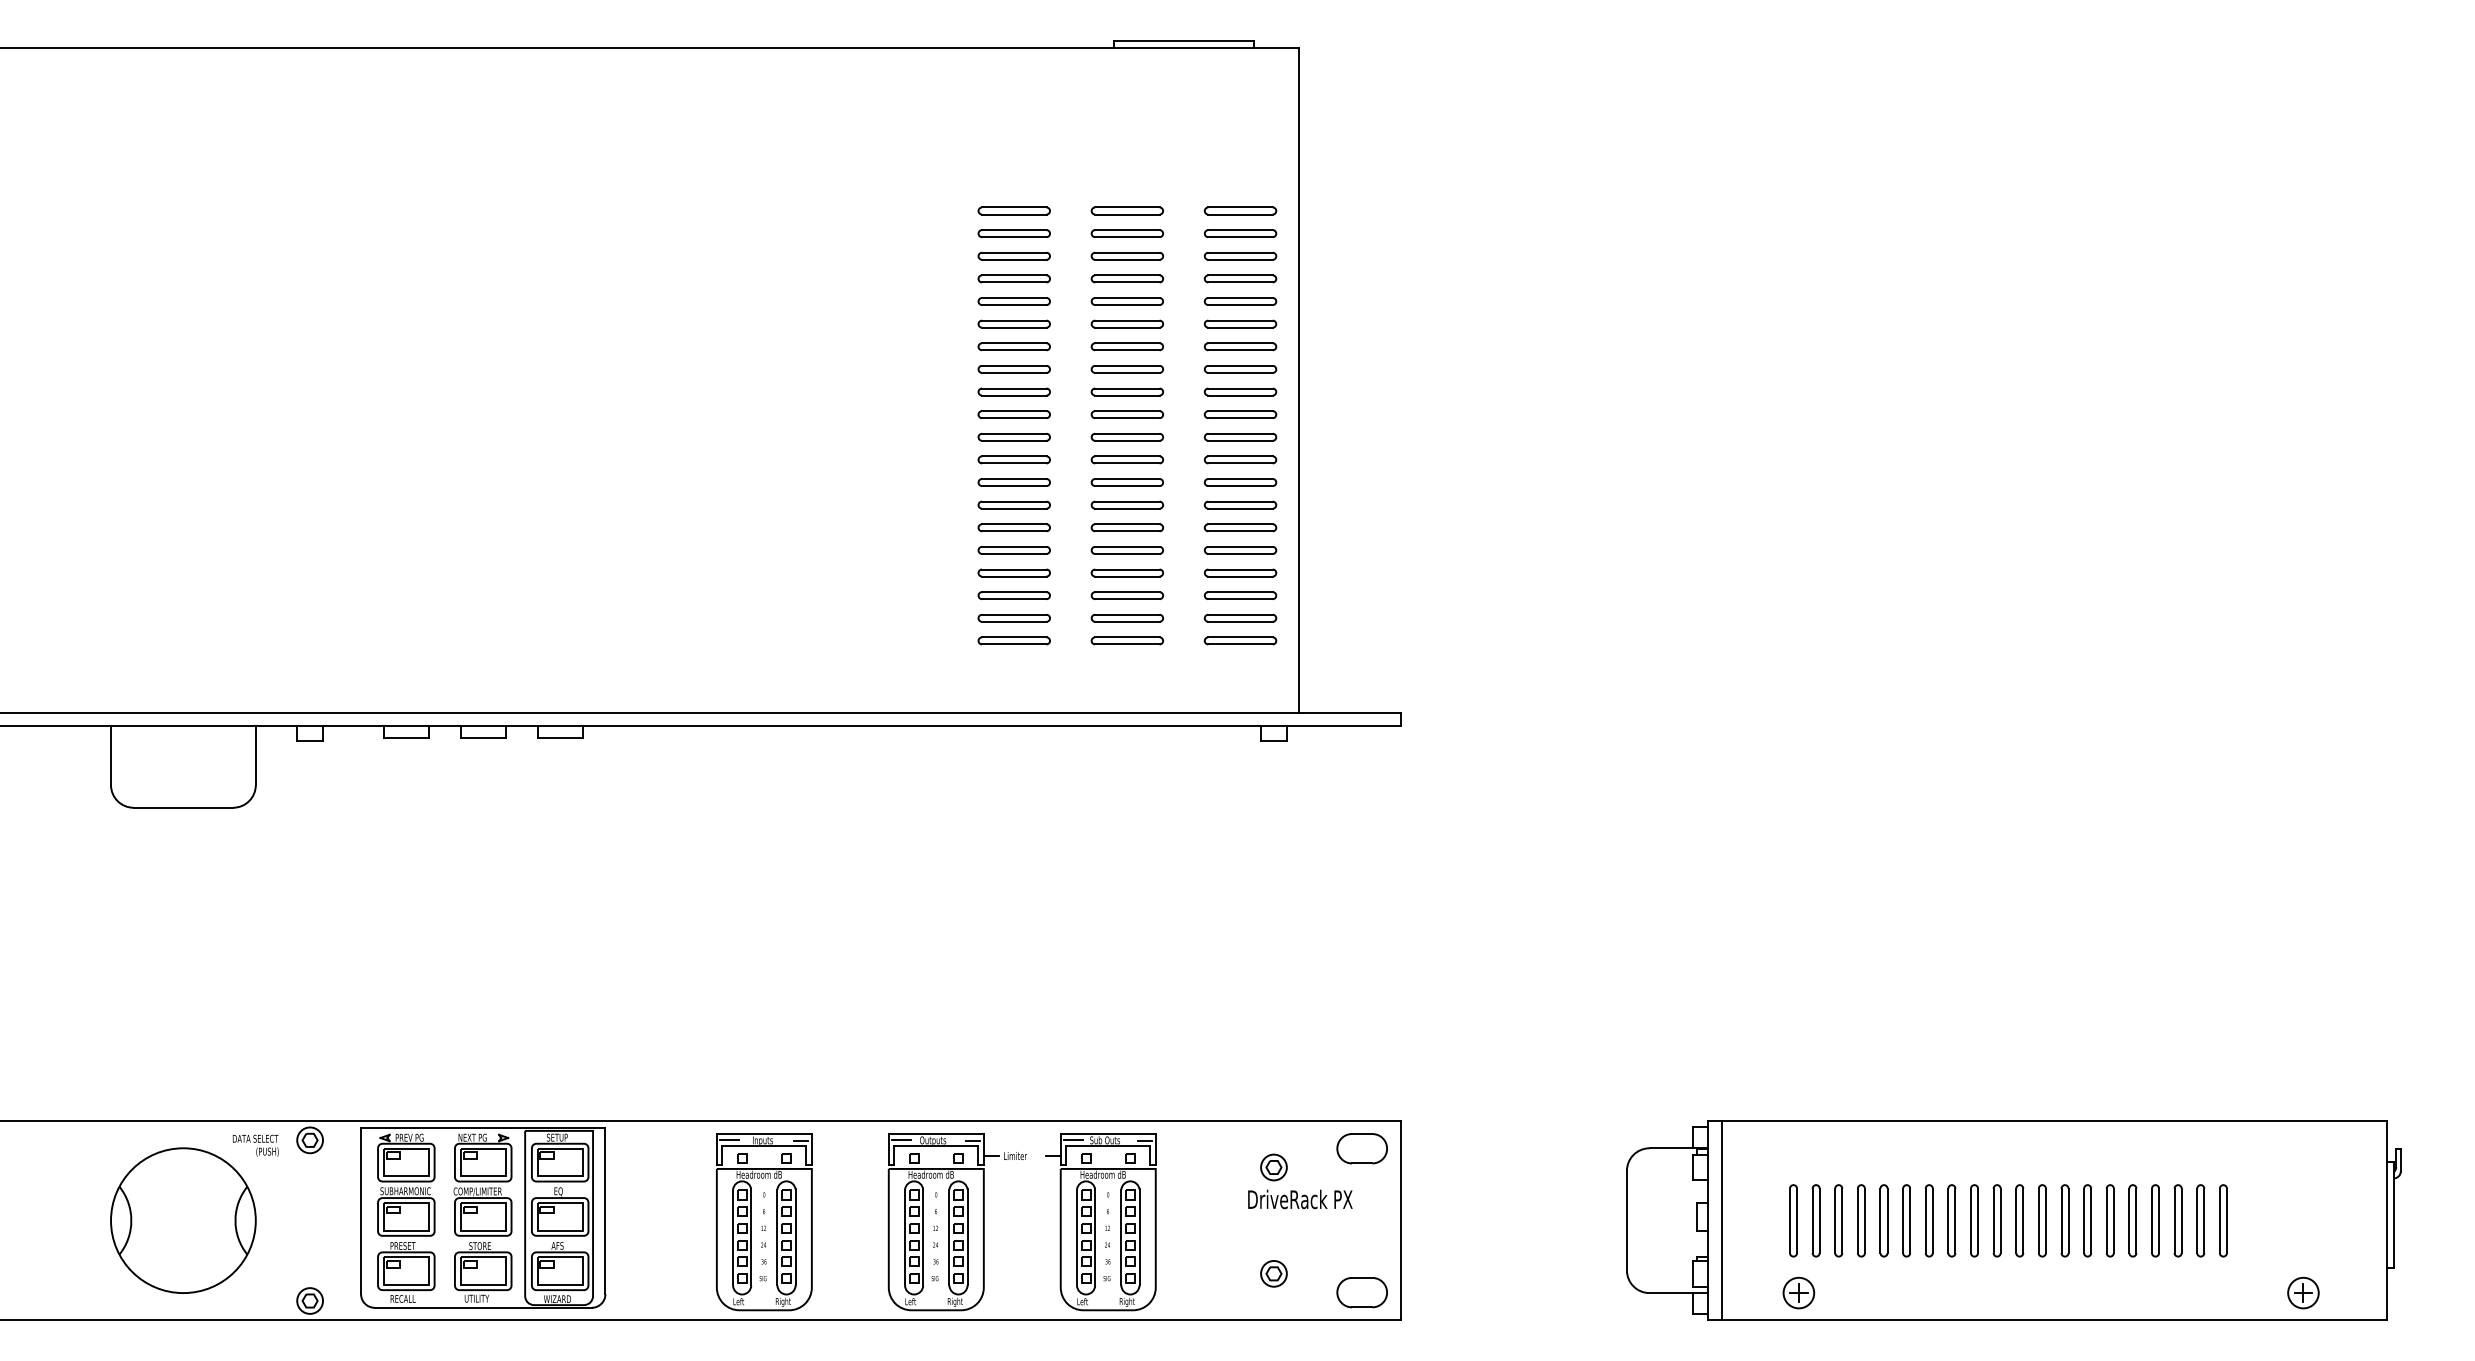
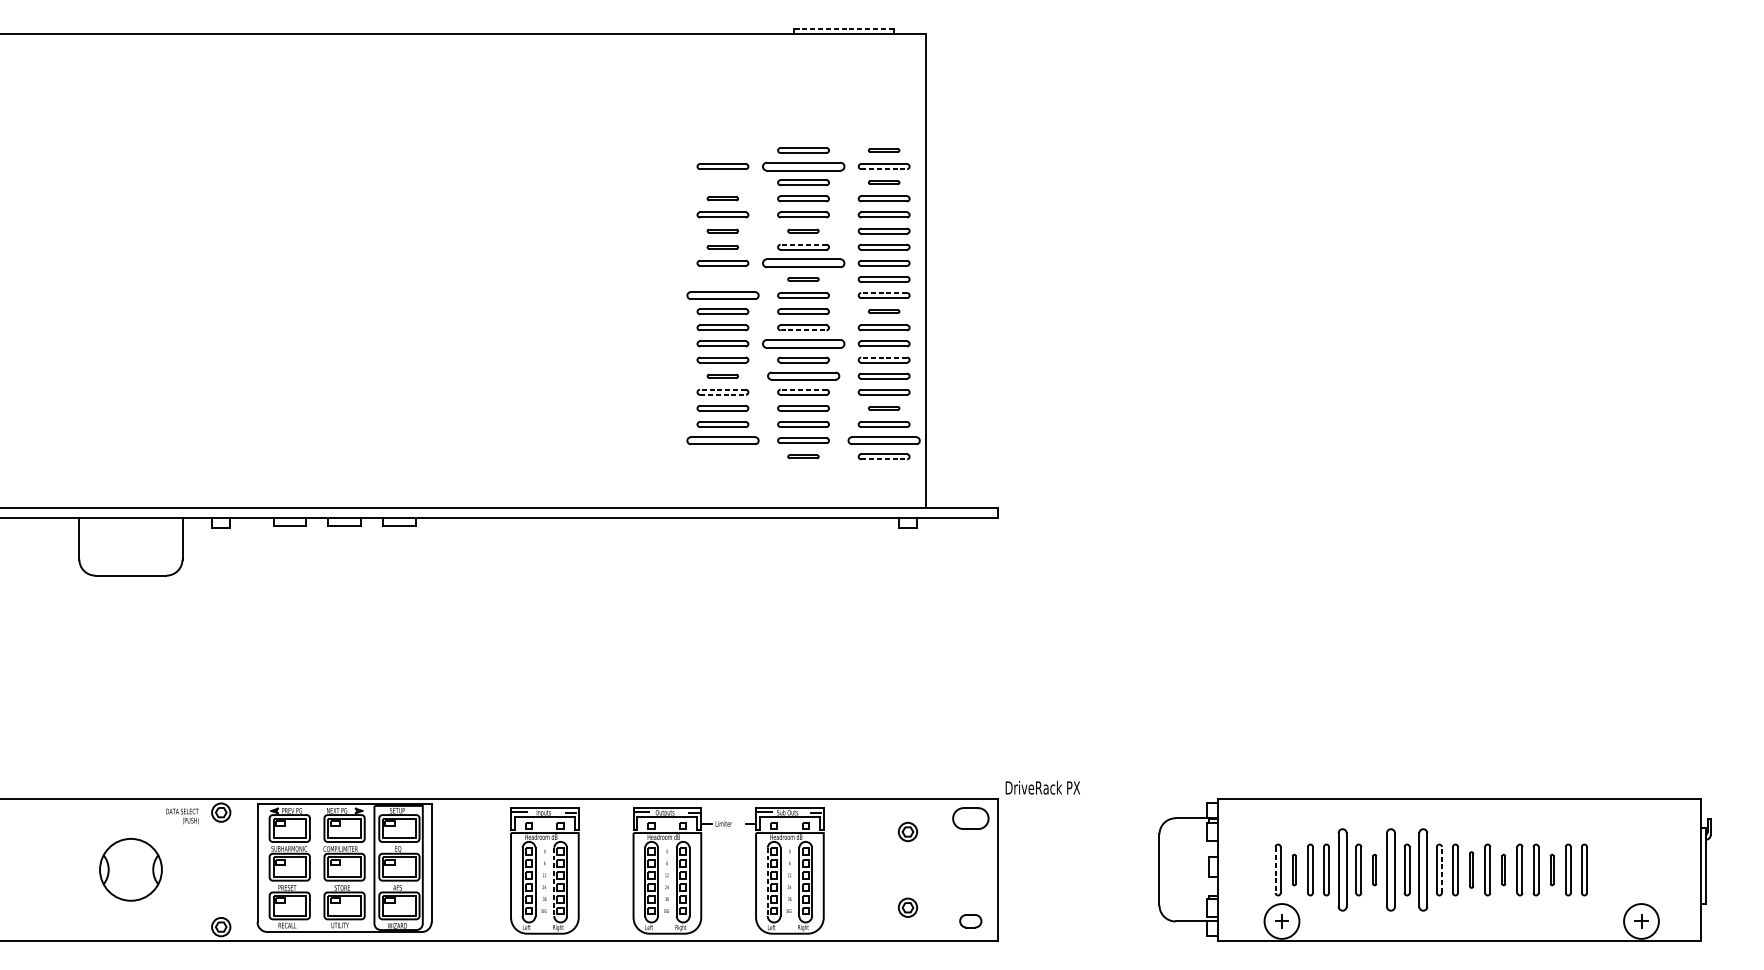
line: (1184, 40) -> (844, 29), solid -> dashed
part: (1013, 210) -> (722, 150), removed
part: (1240, 210) -> (884, 150), size x0.6
part: (1126, 233) -> (802, 166), size x1.6
line: (1241, 237) -> (884, 169), solid -> dashed
part: (1013, 255) -> (722, 182), removed
part: (1240, 255) -> (884, 182), size x0.6
part: (1013, 278) -> (722, 198), size x0.6
part: (1013, 323) -> (722, 230), size x0.6
part: (1126, 323) -> (802, 230), size x0.6
line: (1126, 343) -> (802, 244), solid -> dashed
part: (1013, 346) -> (722, 247), size x0.6
part: (1126, 369) -> (802, 263), size x1.6
part: (1013, 391) -> (722, 279), removed
part: (1126, 391) -> (802, 279), size x0.6
line: (1240, 411) -> (884, 293), solid -> dashed
part: (1013, 414) -> (722, 295), size x1.4
part: (1240, 436) -> (884, 311), size x0.6
line: (1127, 463) -> (803, 330), solid -> dashed
part: (1126, 482) -> (802, 343), size x1.6
line: (1240, 501) -> (884, 357), solid -> dashed
part: (1013, 527) -> (722, 375), size x0.6
part: (1126, 527) -> (802, 375), size x1.4
line: (1013, 546) -> (722, 389), solid -> dashed
line: (1126, 546) -> (802, 389), solid -> dashed
line: (1014, 553) -> (723, 394), solid -> dashed
part: (1240, 572) -> (884, 408), size x0.6
part: (1013, 617) -> (722, 440), size x1.4
part: (1240, 617) -> (884, 440), size x1.4
part: (1013, 640) -> (722, 456), removed
part: (1126, 640) -> (802, 456), size x0.6
line: (1241, 644) -> (884, 459), solid -> dashed
text: (1300, 1199) -> (1043, 787), moved
part: (183, 1220) -> (131, 869), size x0.6
line: (1721, 1220) -> (1226, 869), removed
part: (1815, 1220) -> (1293, 869), size x0.6
part: (1883, 1220) -> (1342, 869), size x1.6
part: (1928, 1220) -> (1374, 869), size x0.6
part: (1951, 1220) -> (1390, 869), size x1.6
part: (1996, 1220) -> (1422, 869), size x1.6
line: (2023, 1220) -> (1442, 869), solid -> dashed
part: (2064, 1220) -> (1471, 869), size x0.7
part: (2109, 1220) -> (1503, 869), size x0.6
part: (2177, 1220) -> (1551, 869), size x0.6
line: (1789, 1221) -> (1275, 870), solid -> dashed
line: (777, 1237) -> (554, 881), solid -> dashed
line: (1077, 1237) -> (768, 881), solid -> dashed
part: (1361, 1292) -> (970, 921), size x0.6
circle: (1798, 1292) -> (1281, 921), size x1.6
circle: (2303, 1292) -> (1641, 921), size x1.6

